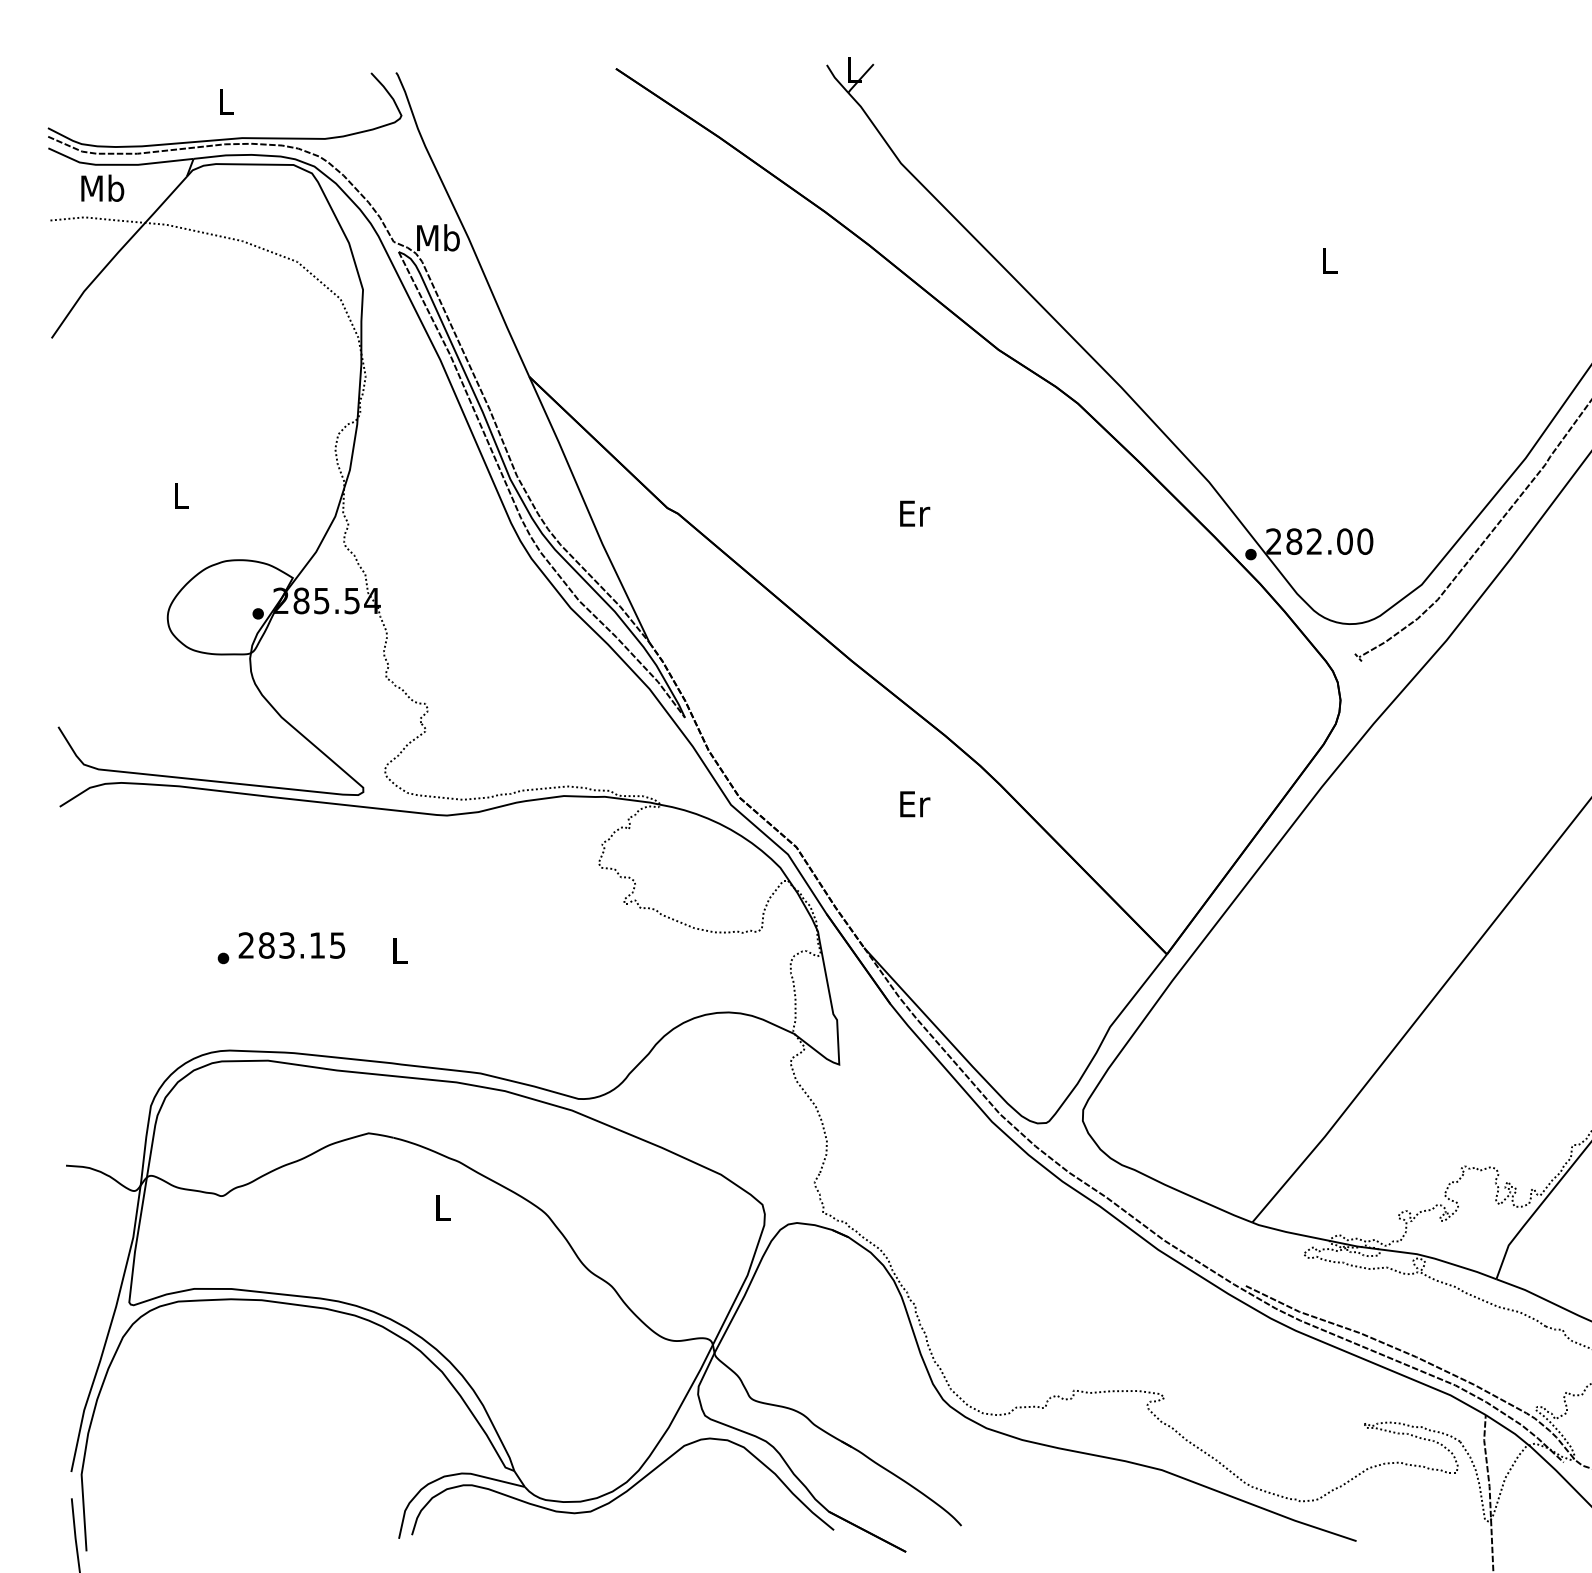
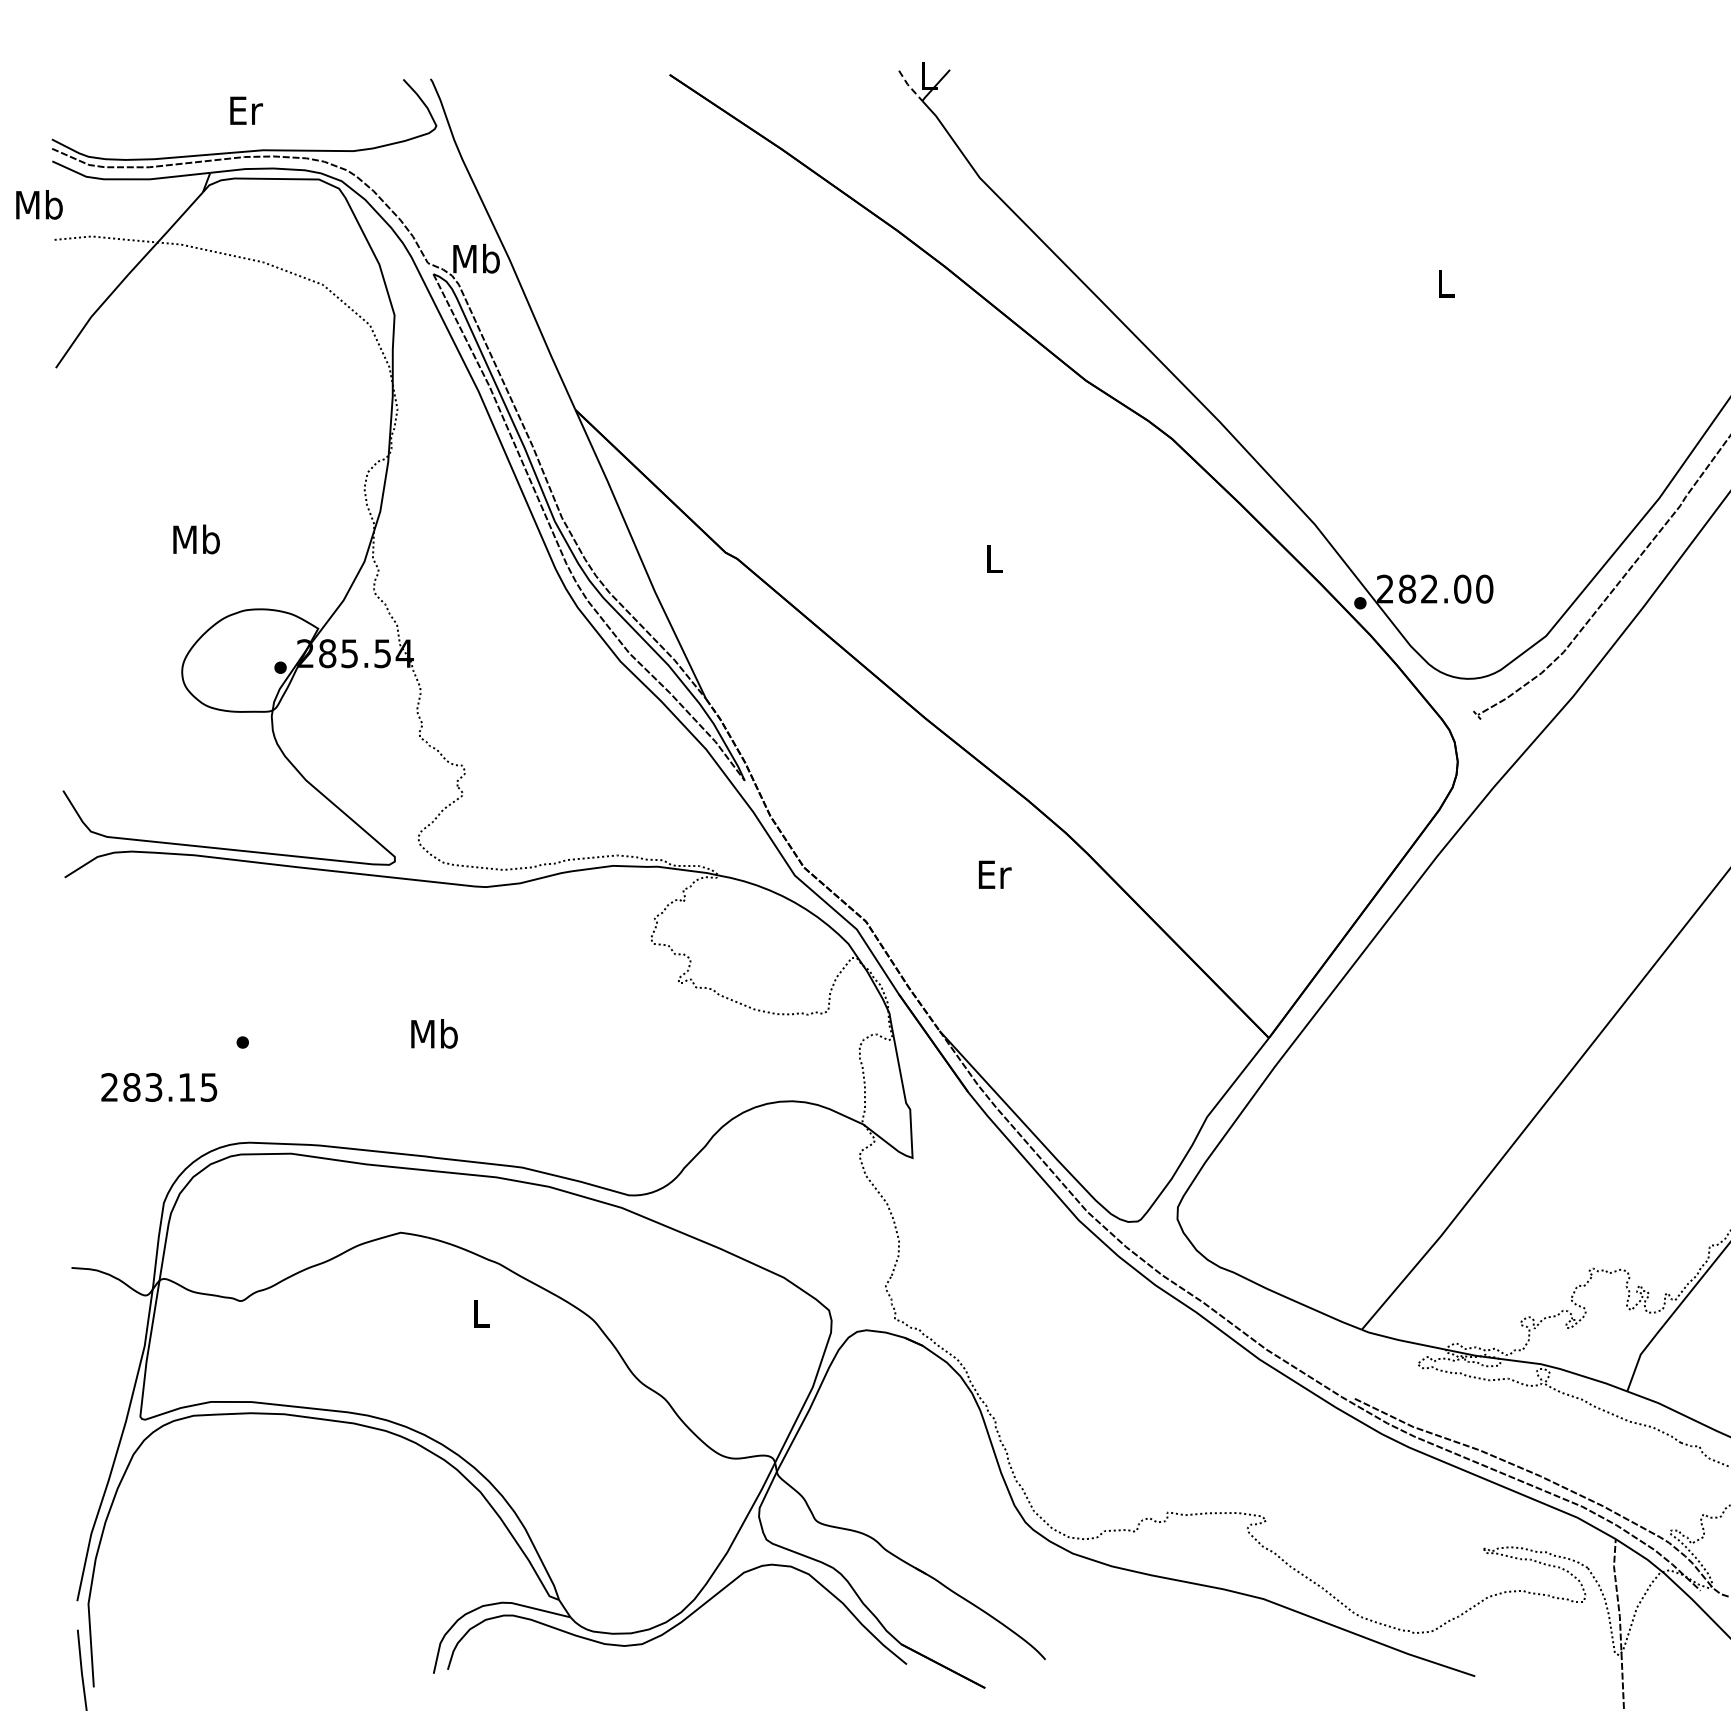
line: (836, 79) -> (909, 86), solid -> dashed
text: (226, 101) -> (246, 110), L -> Er
text: (102, 187) -> (39, 204), moved
text: (180, 495) -> (196, 539), L -> Mb
text: (914, 513) -> (994, 558), Er -> L
text: (292, 945) -> (159, 1087), moved
text: (399, 950) -> (434, 1033), L -> Mb

